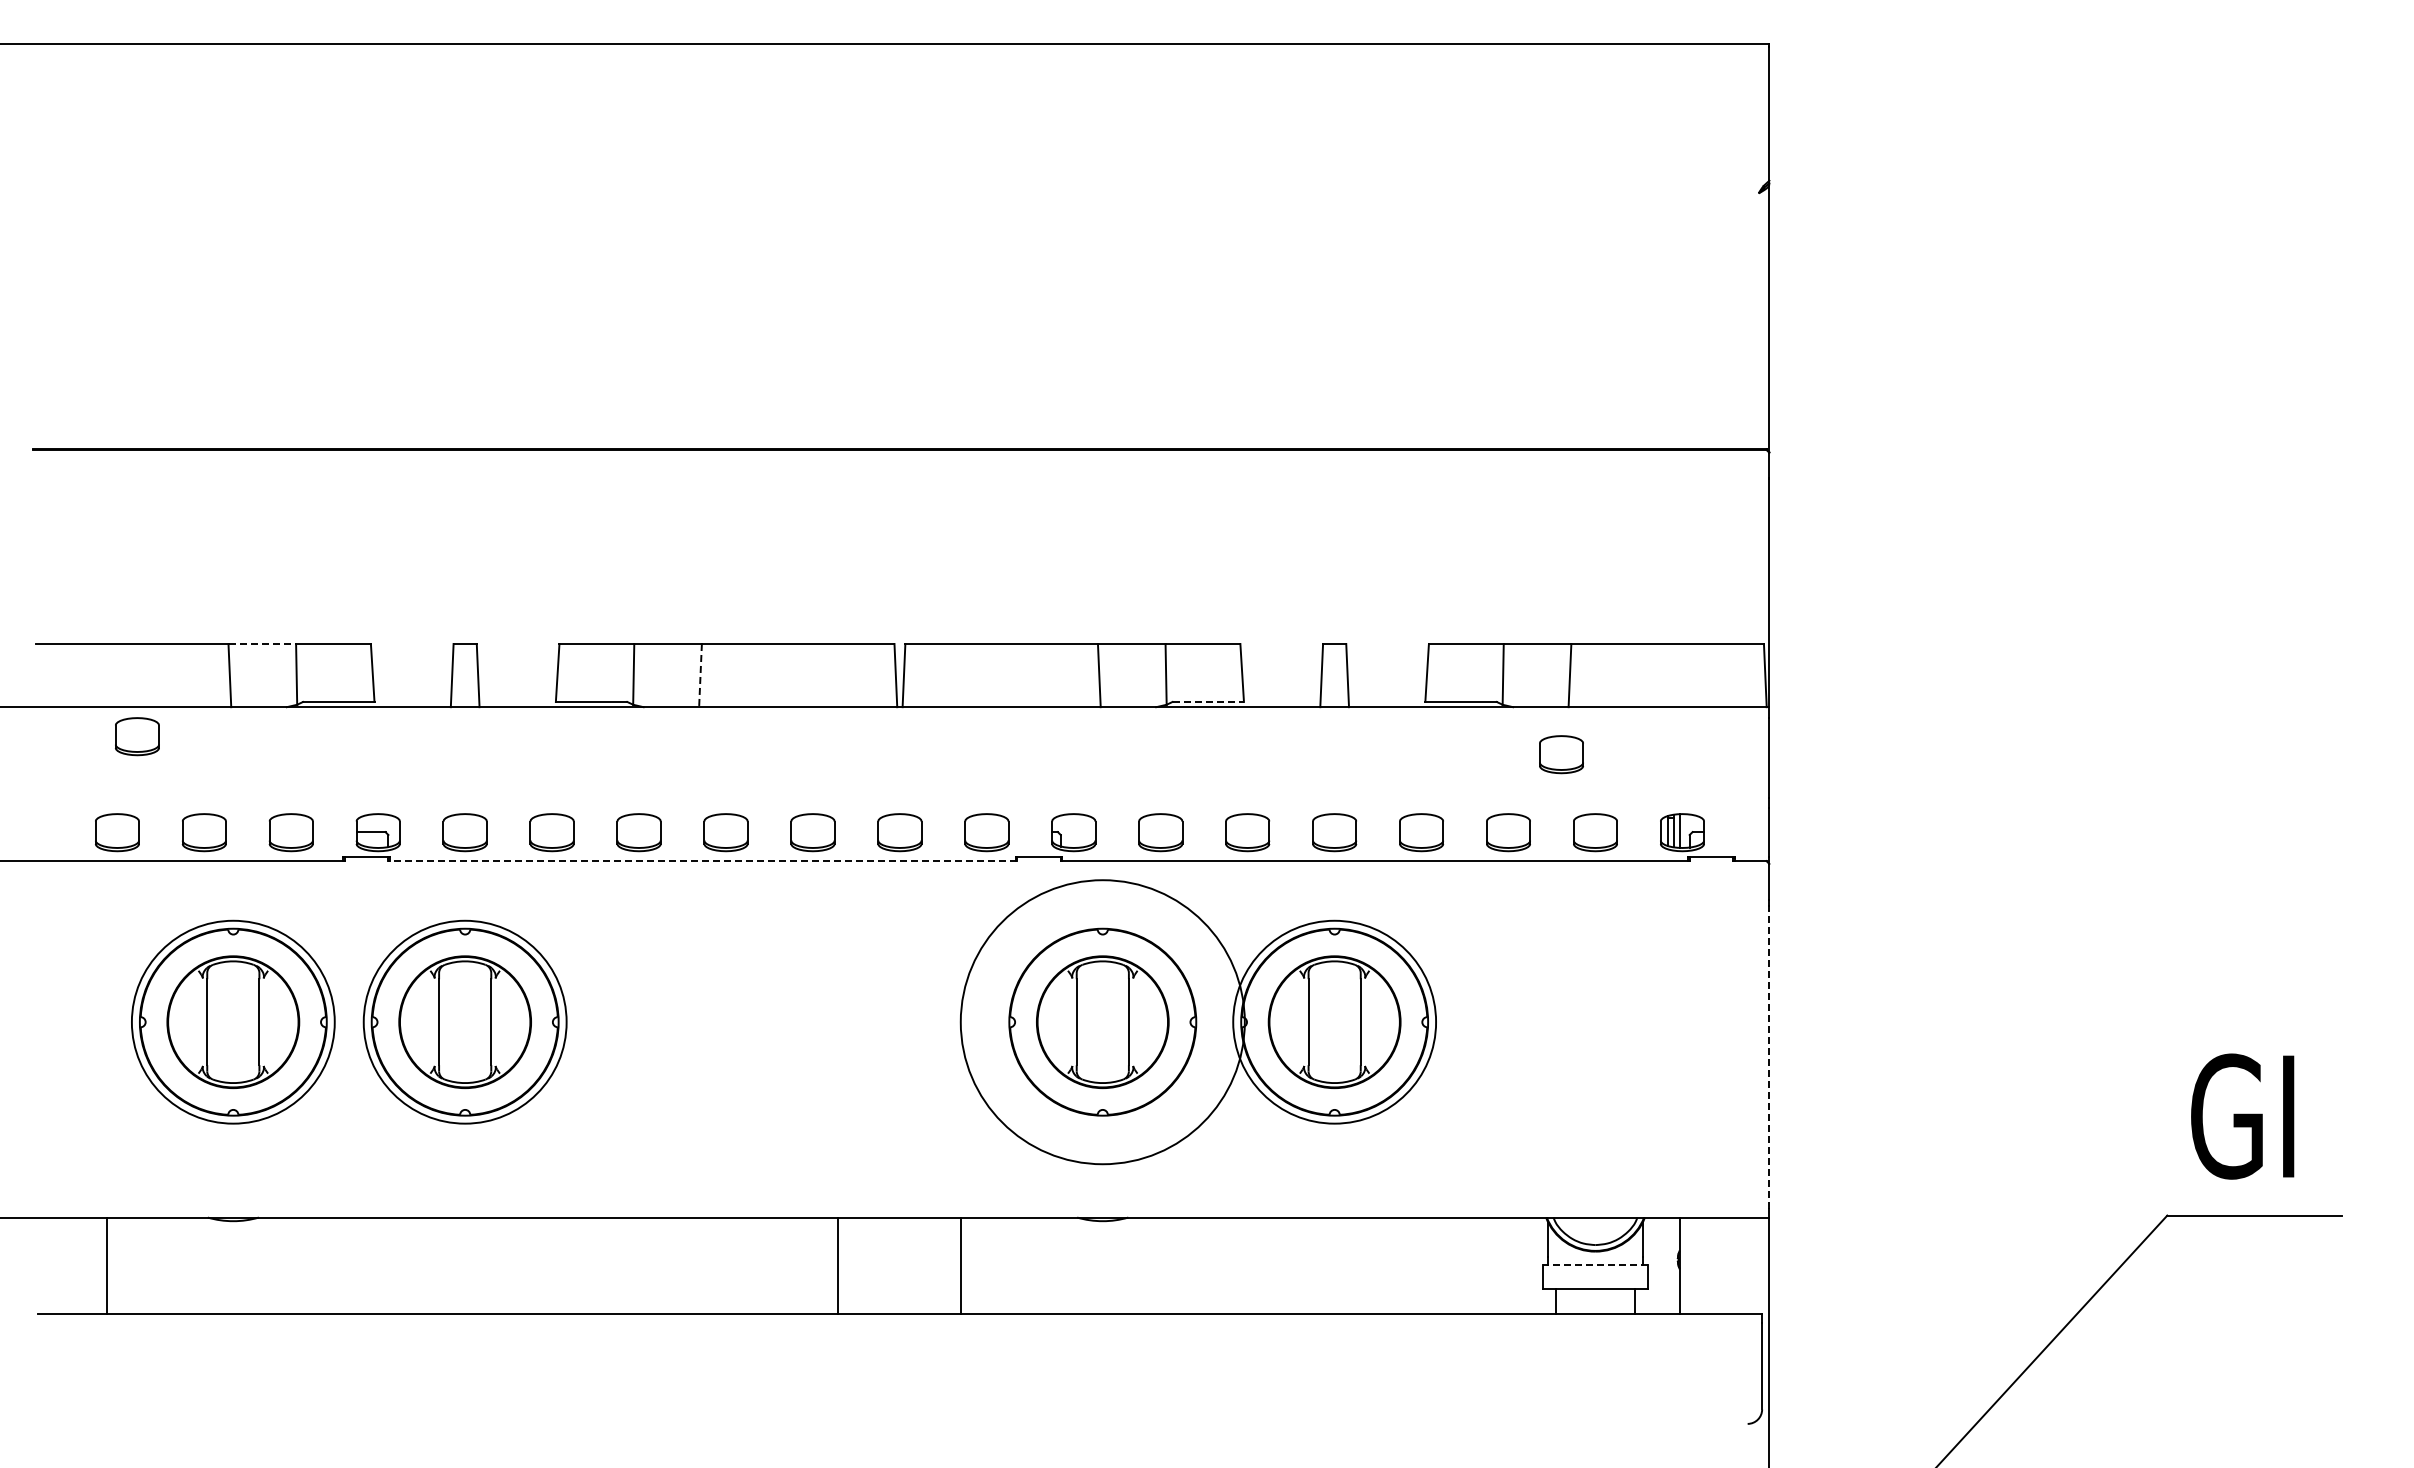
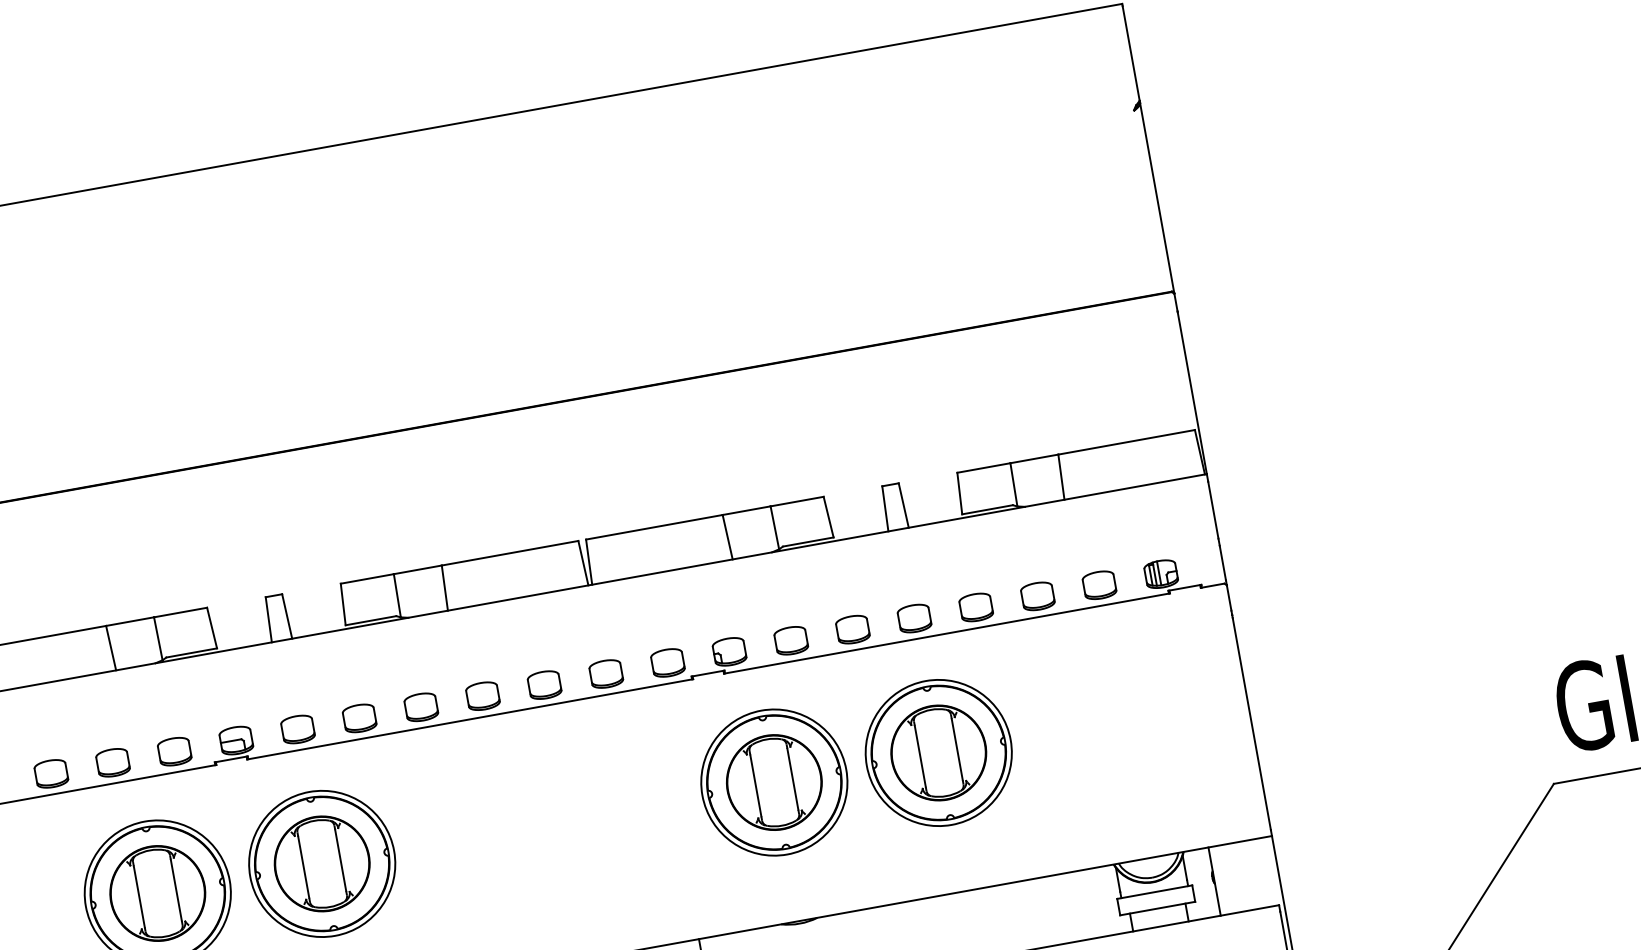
line: (262, 644) -> (130, 621), dashed -> solid
line: (700, 675) -> (444, 588), dashed -> solid
line: (1208, 701) -> (808, 541), dashed -> solid
part: (137, 736) -> (53, 703), removed
part: (1561, 754) -> (1065, 534), removed
line: (702, 861) -> (469, 719), dashed -> solid
circle: (1102, 1021) -> (774, 782), size x0.71
line: (1769, 1059) -> (1251, 723), dashed -> solid
line: (1595, 1265) -> (1154, 892), dashed -> solid

